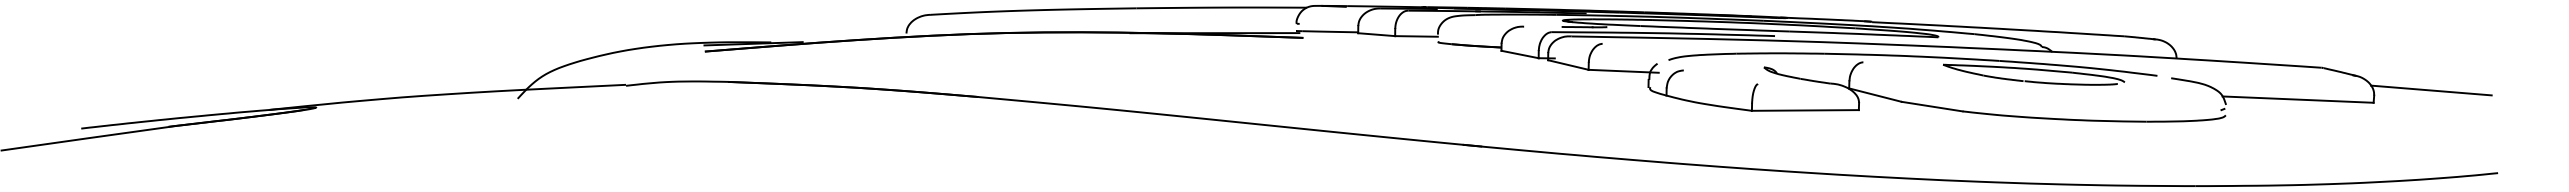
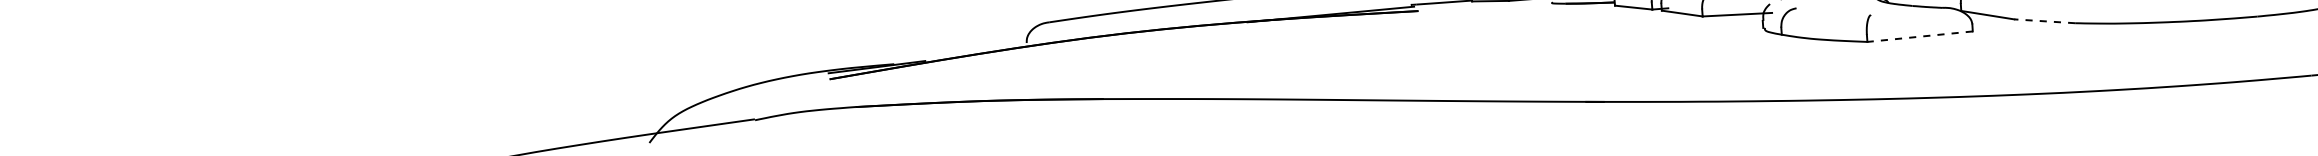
line: (1932, 106) -> (2045, 21), solid -> dashed
line: (1804, 110) -> (1919, 36), solid -> dashed

